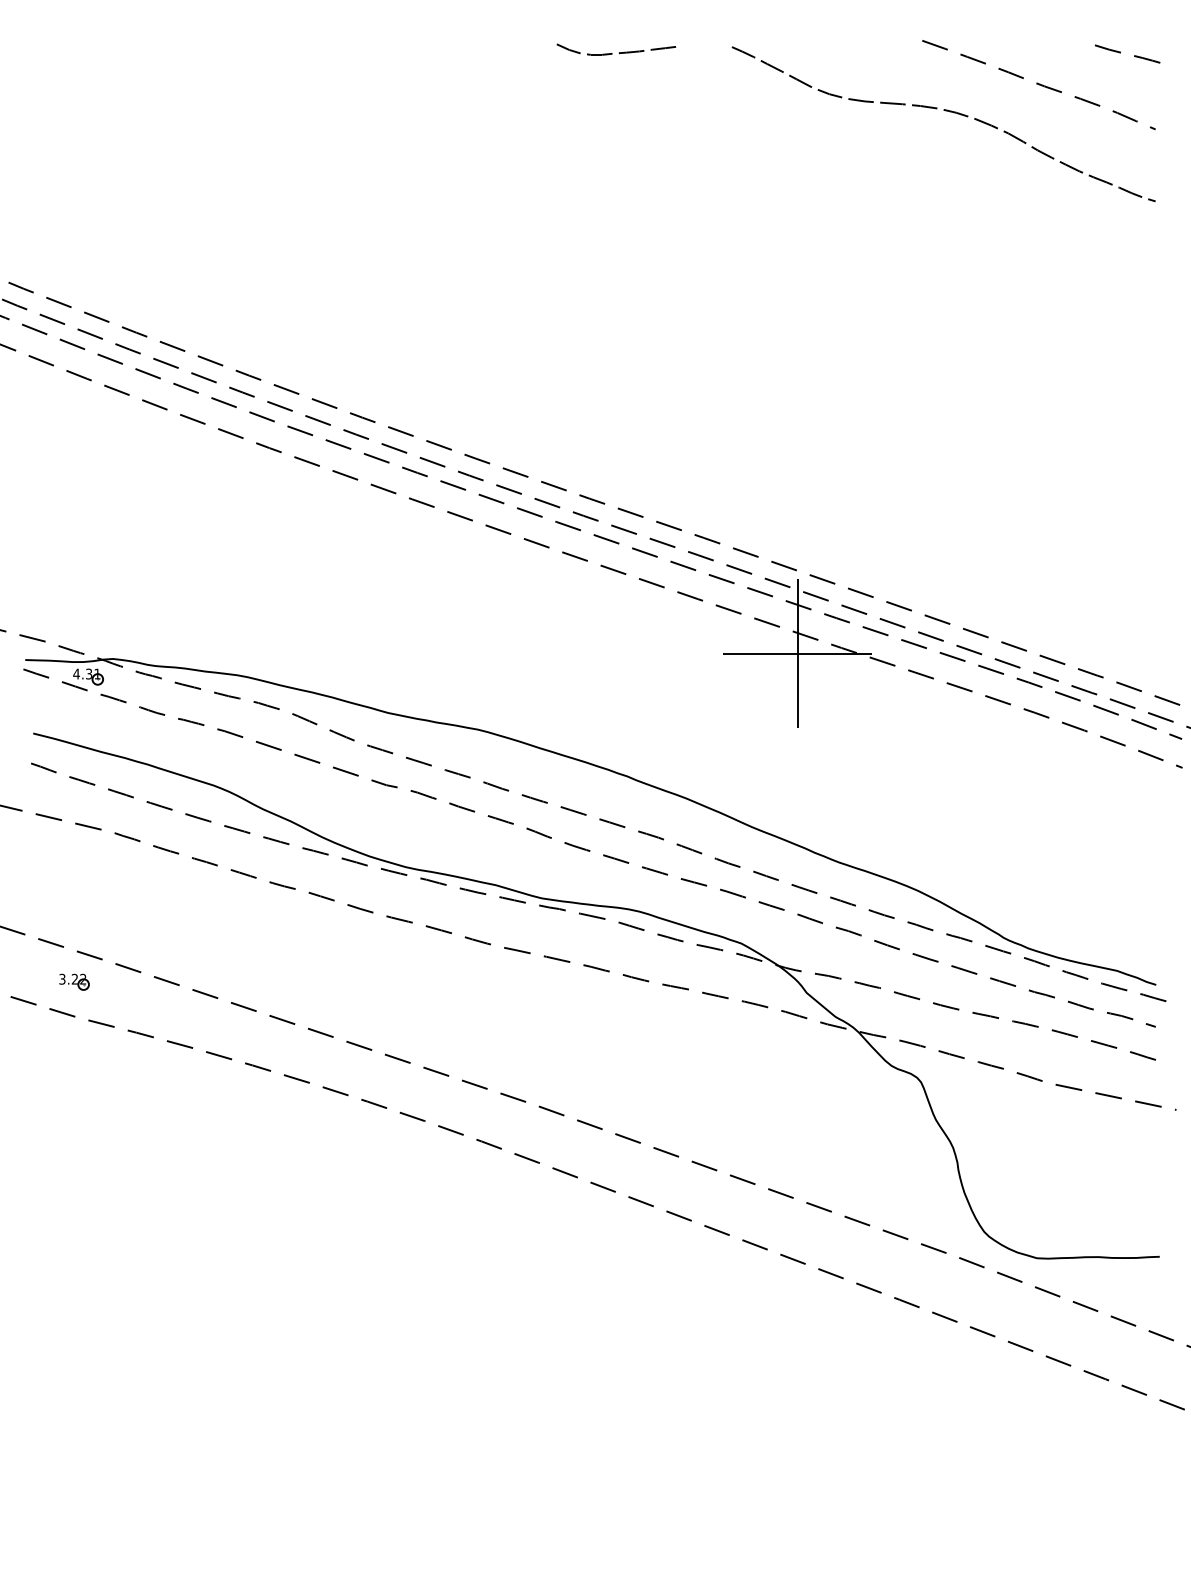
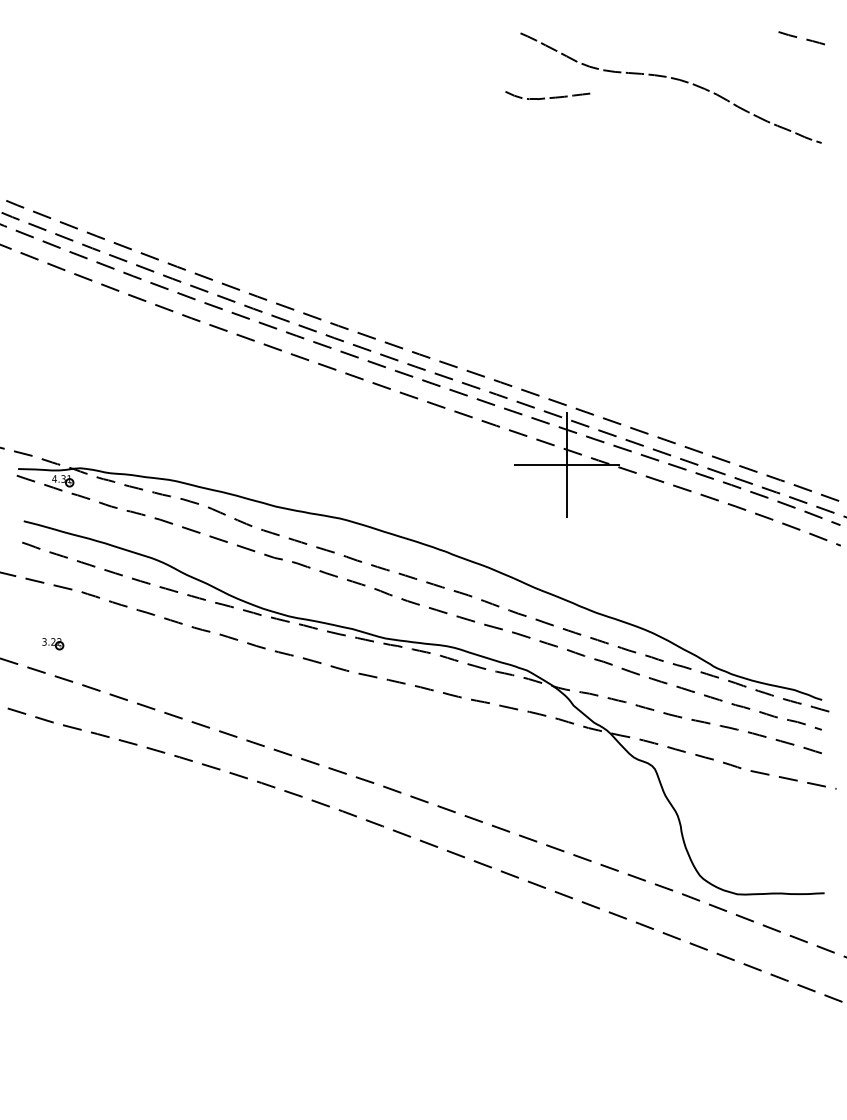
curve: (619, 52) -> (550, 97), moved
curve: (1038, 84) -> (738, 59), removed
part: (74, 981) -> (53, 643), moved

